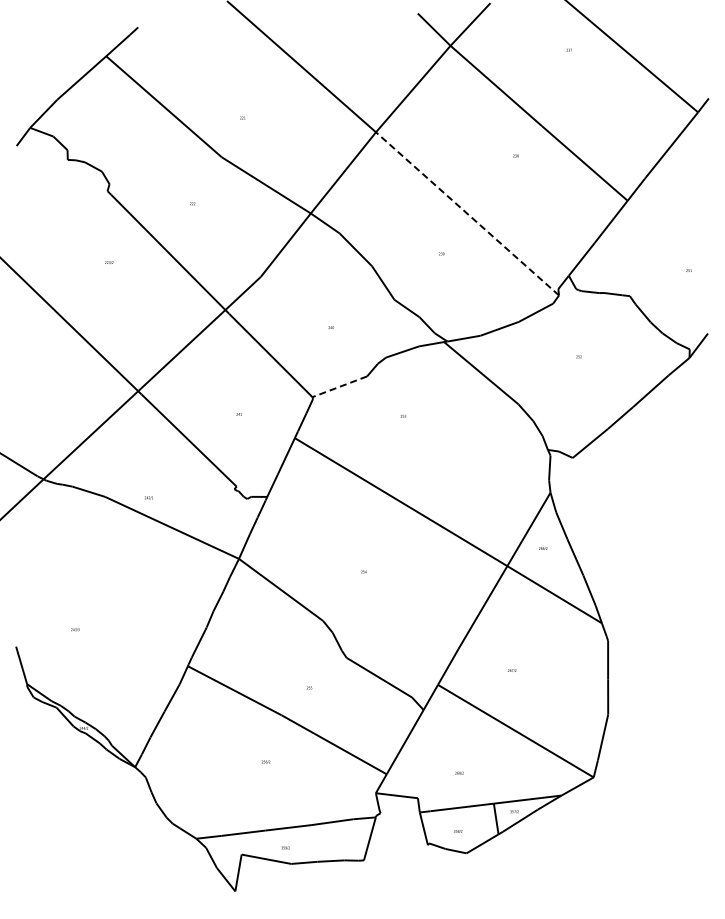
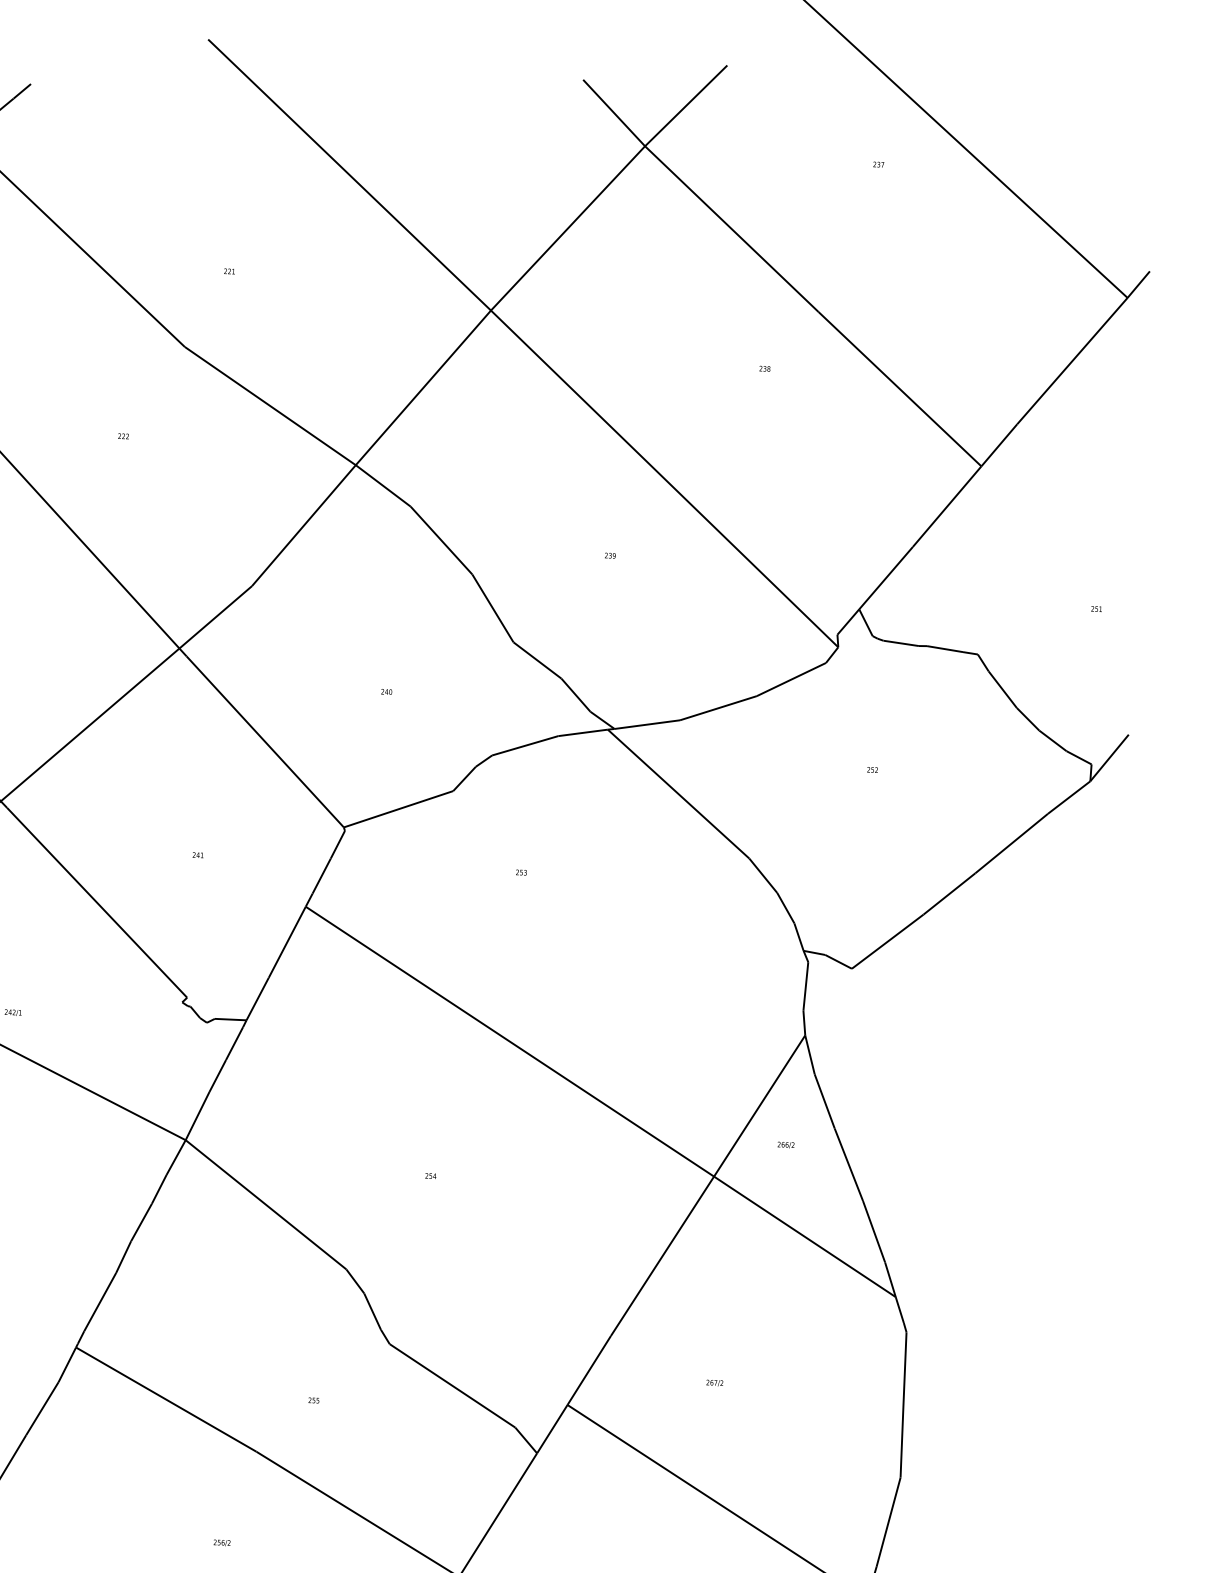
line: (467, 213) -> (664, 478), dashed -> solid
line: (339, 386) -> (398, 808), dashed -> solid

